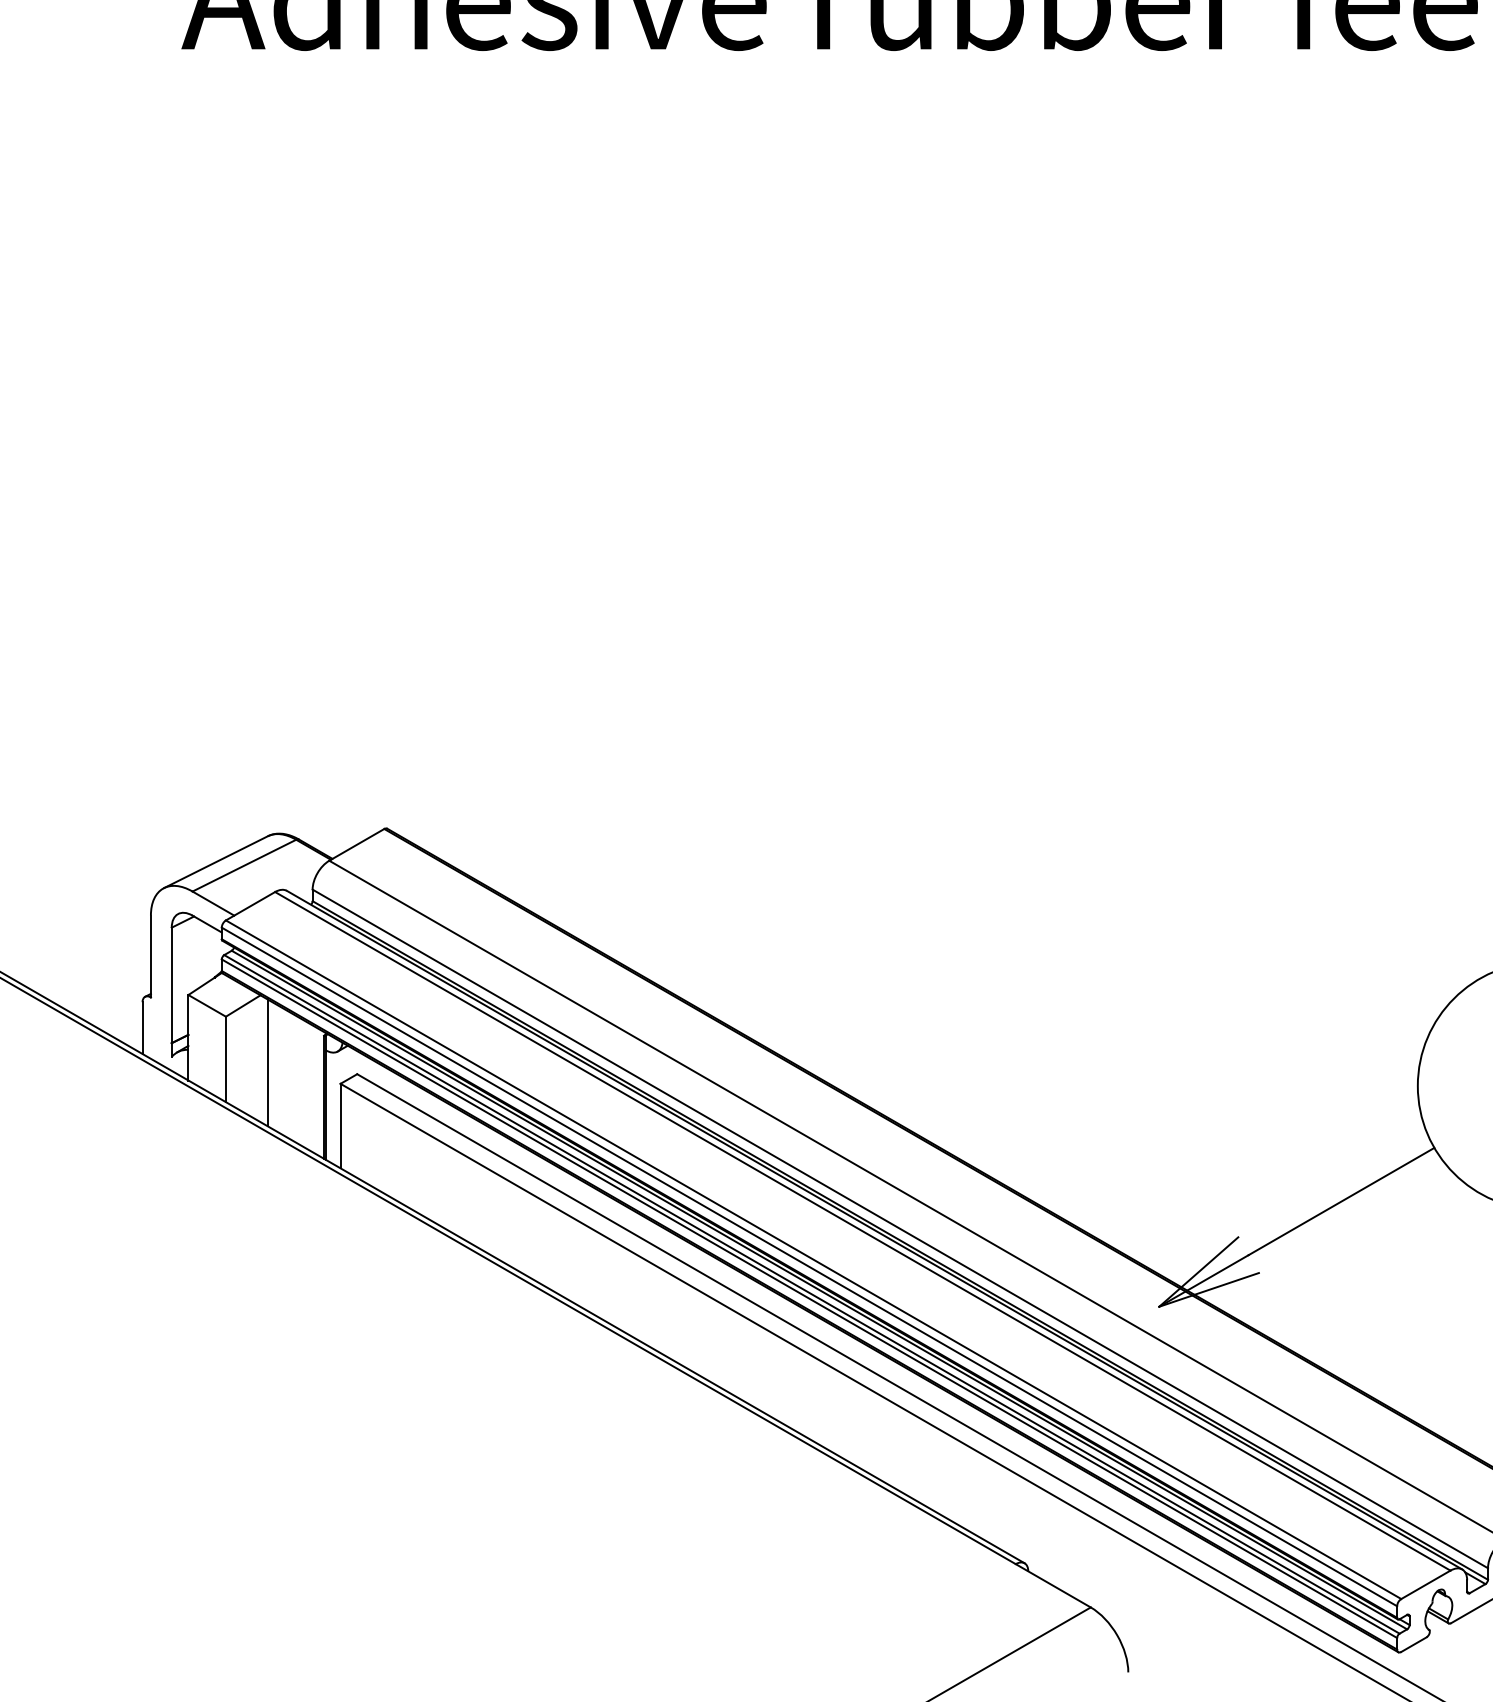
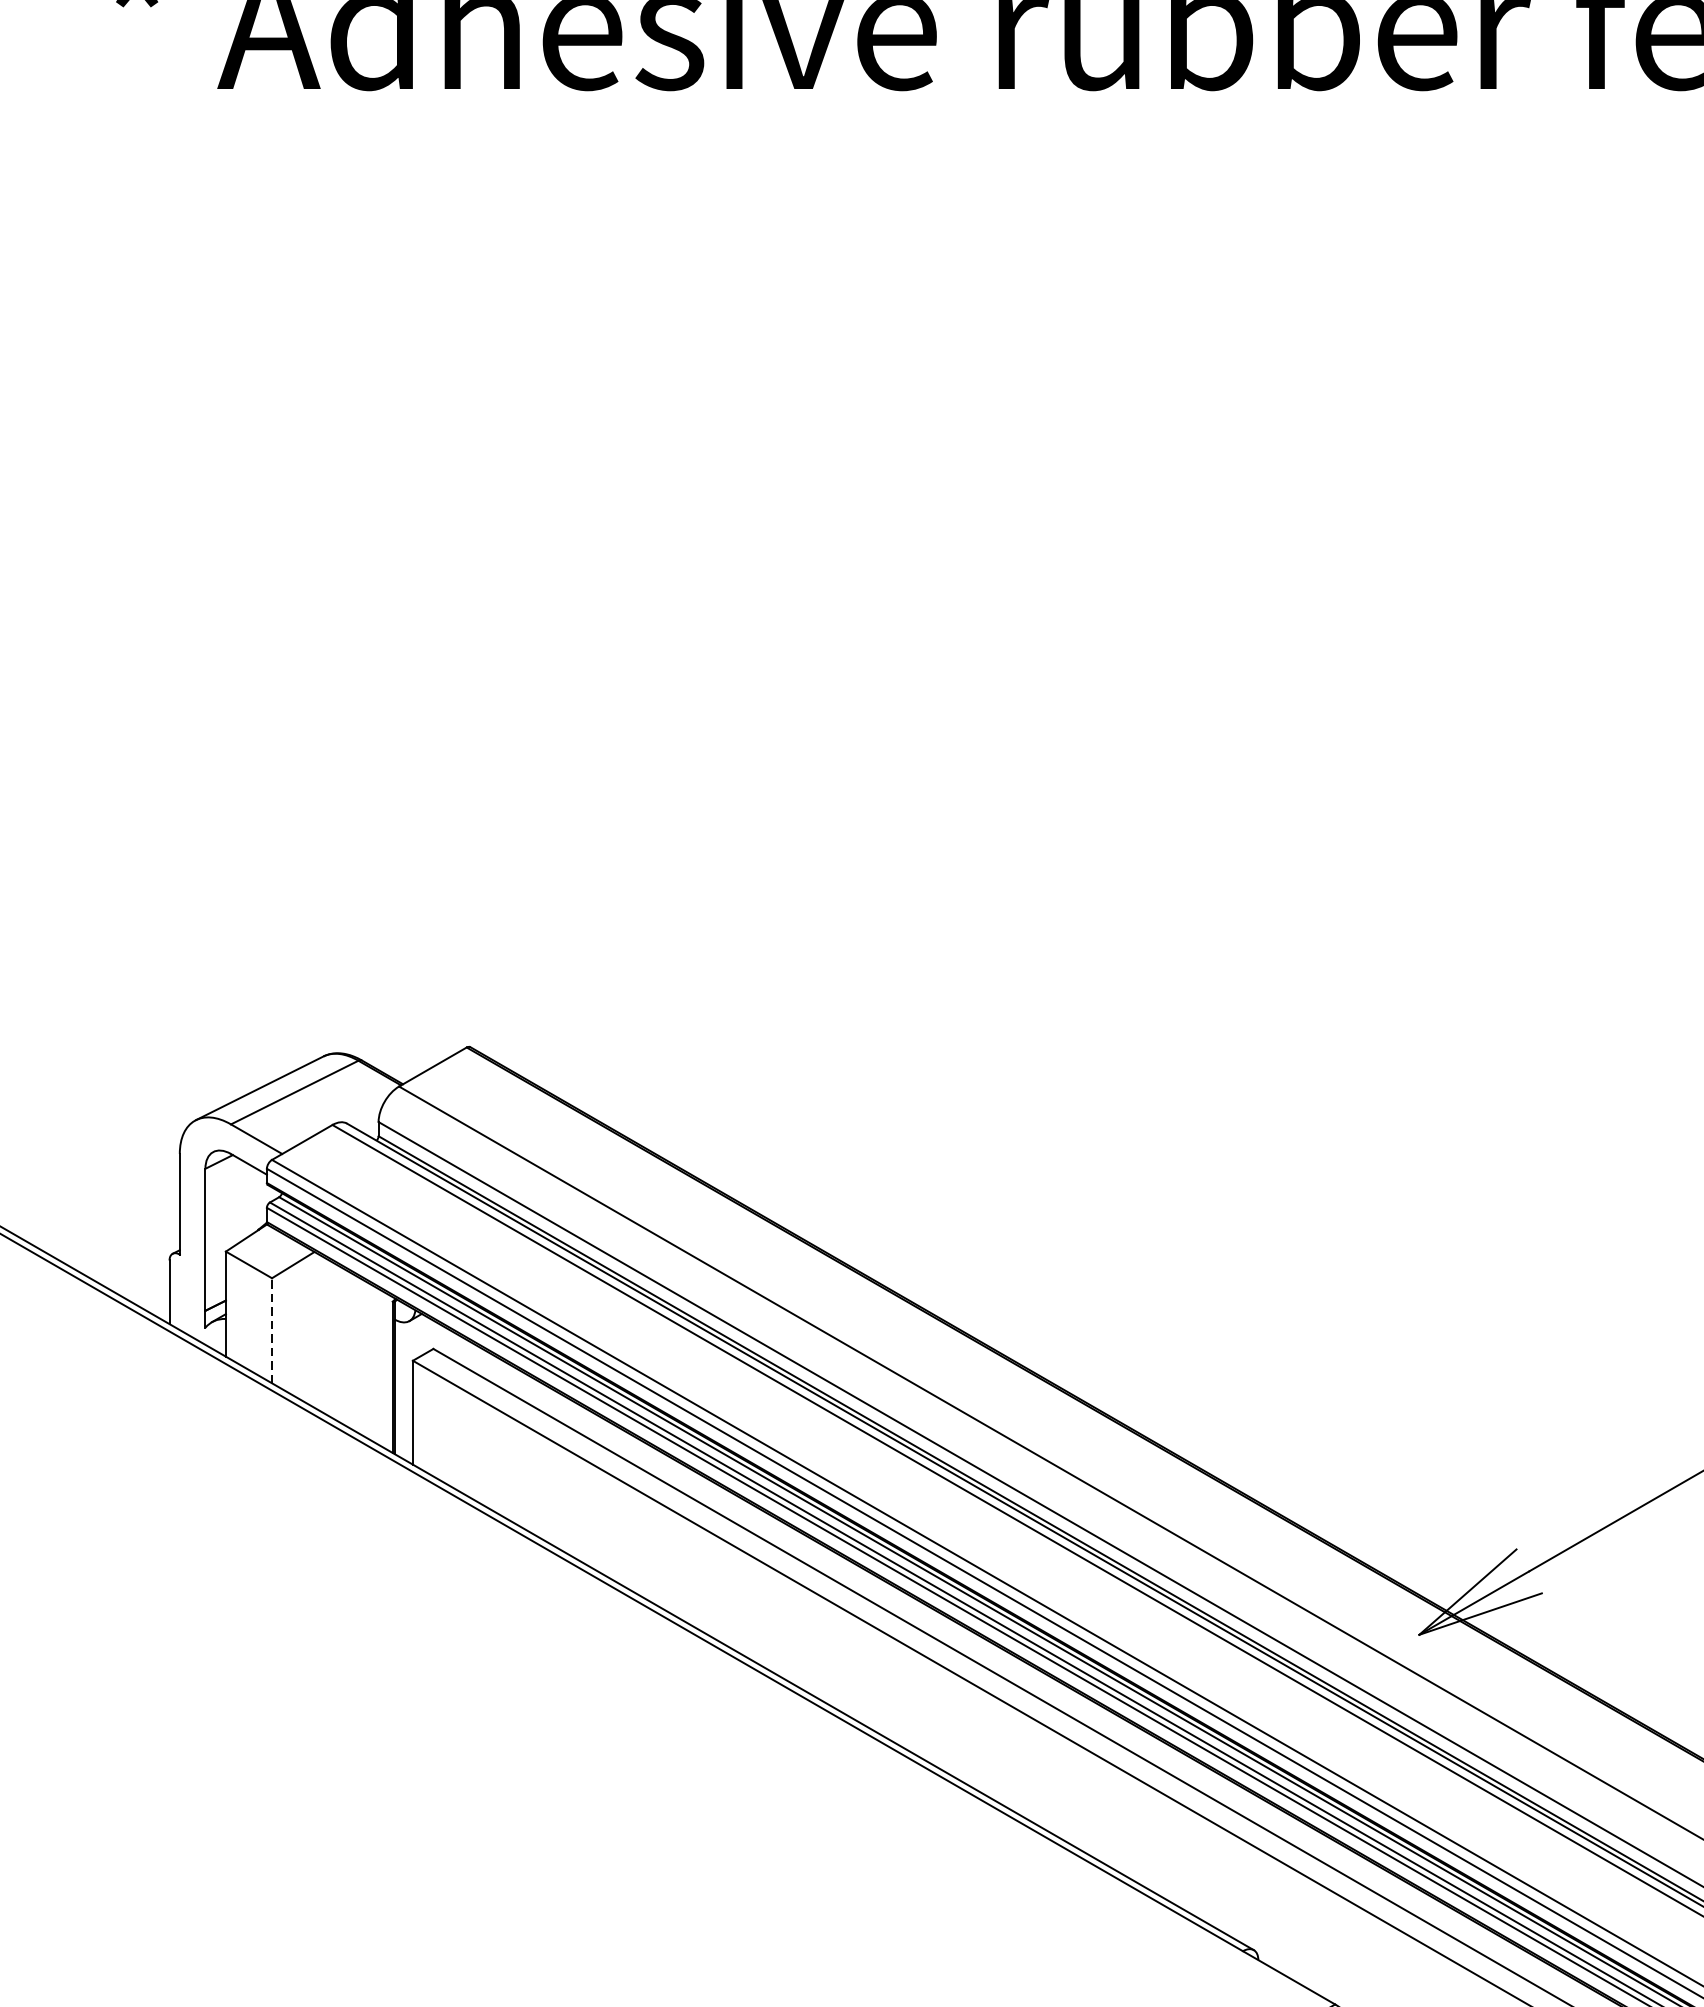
line: (225, 1059) -> (271, 1330), solid -> dashed
line: (267, 1062) -> (323, 1334), removed

